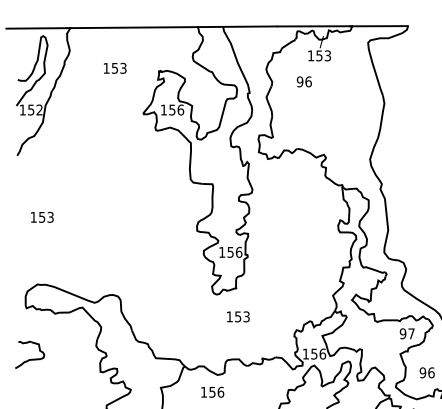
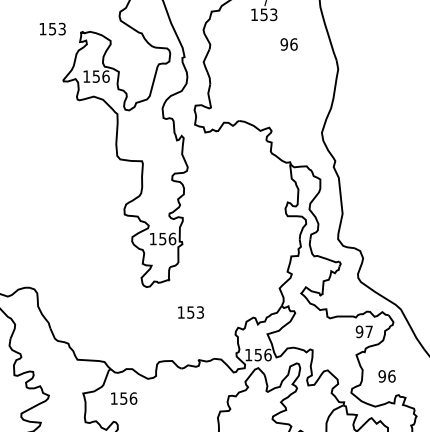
text: (114, 67) -> (52, 28), moved
text: (303, 81) -> (288, 44), moved
text: (238, 316) -> (191, 312), moved
text: (212, 391) -> (123, 397), moved

